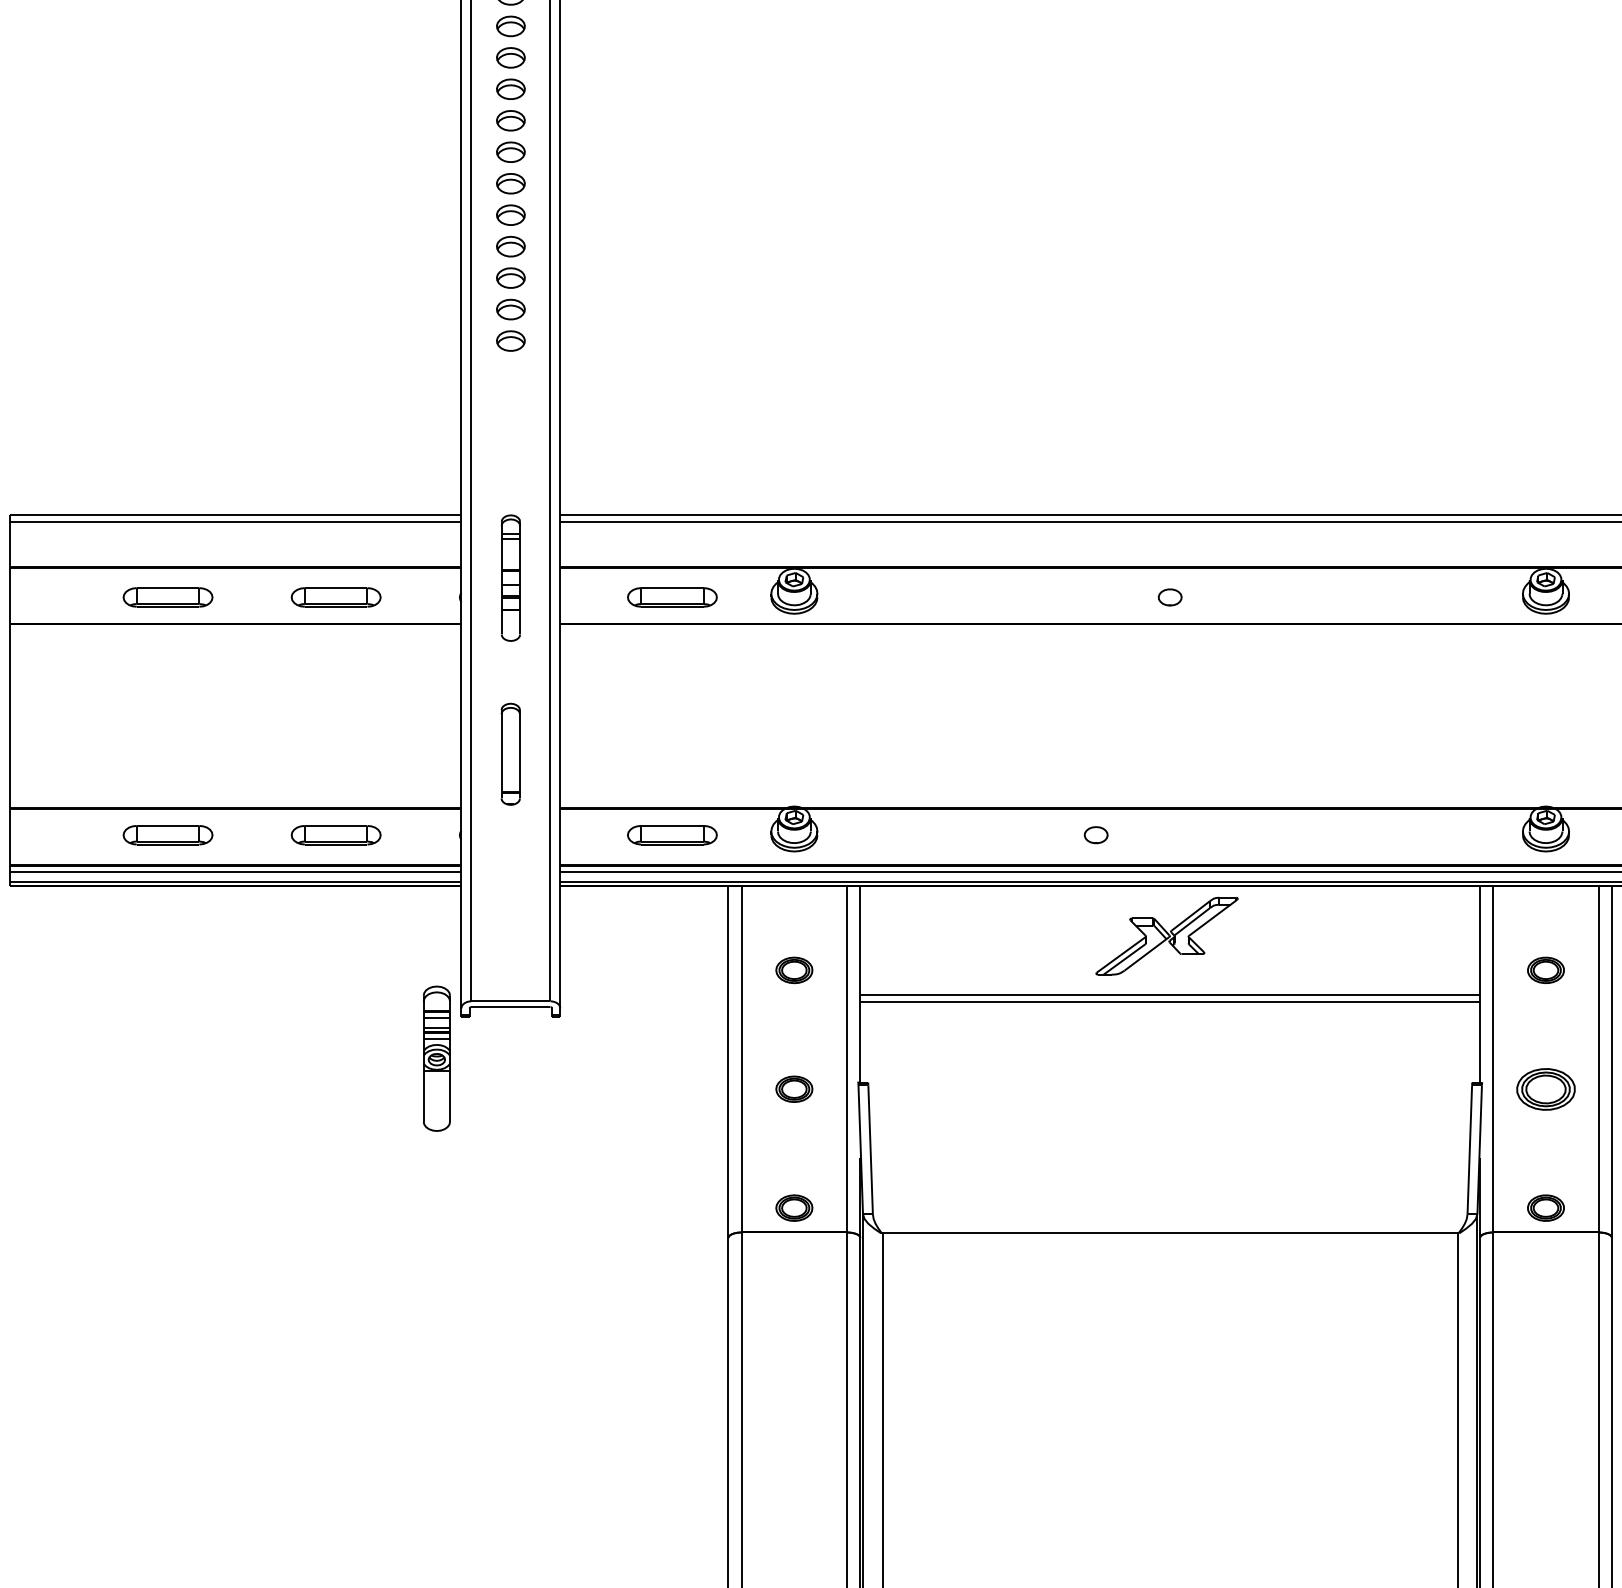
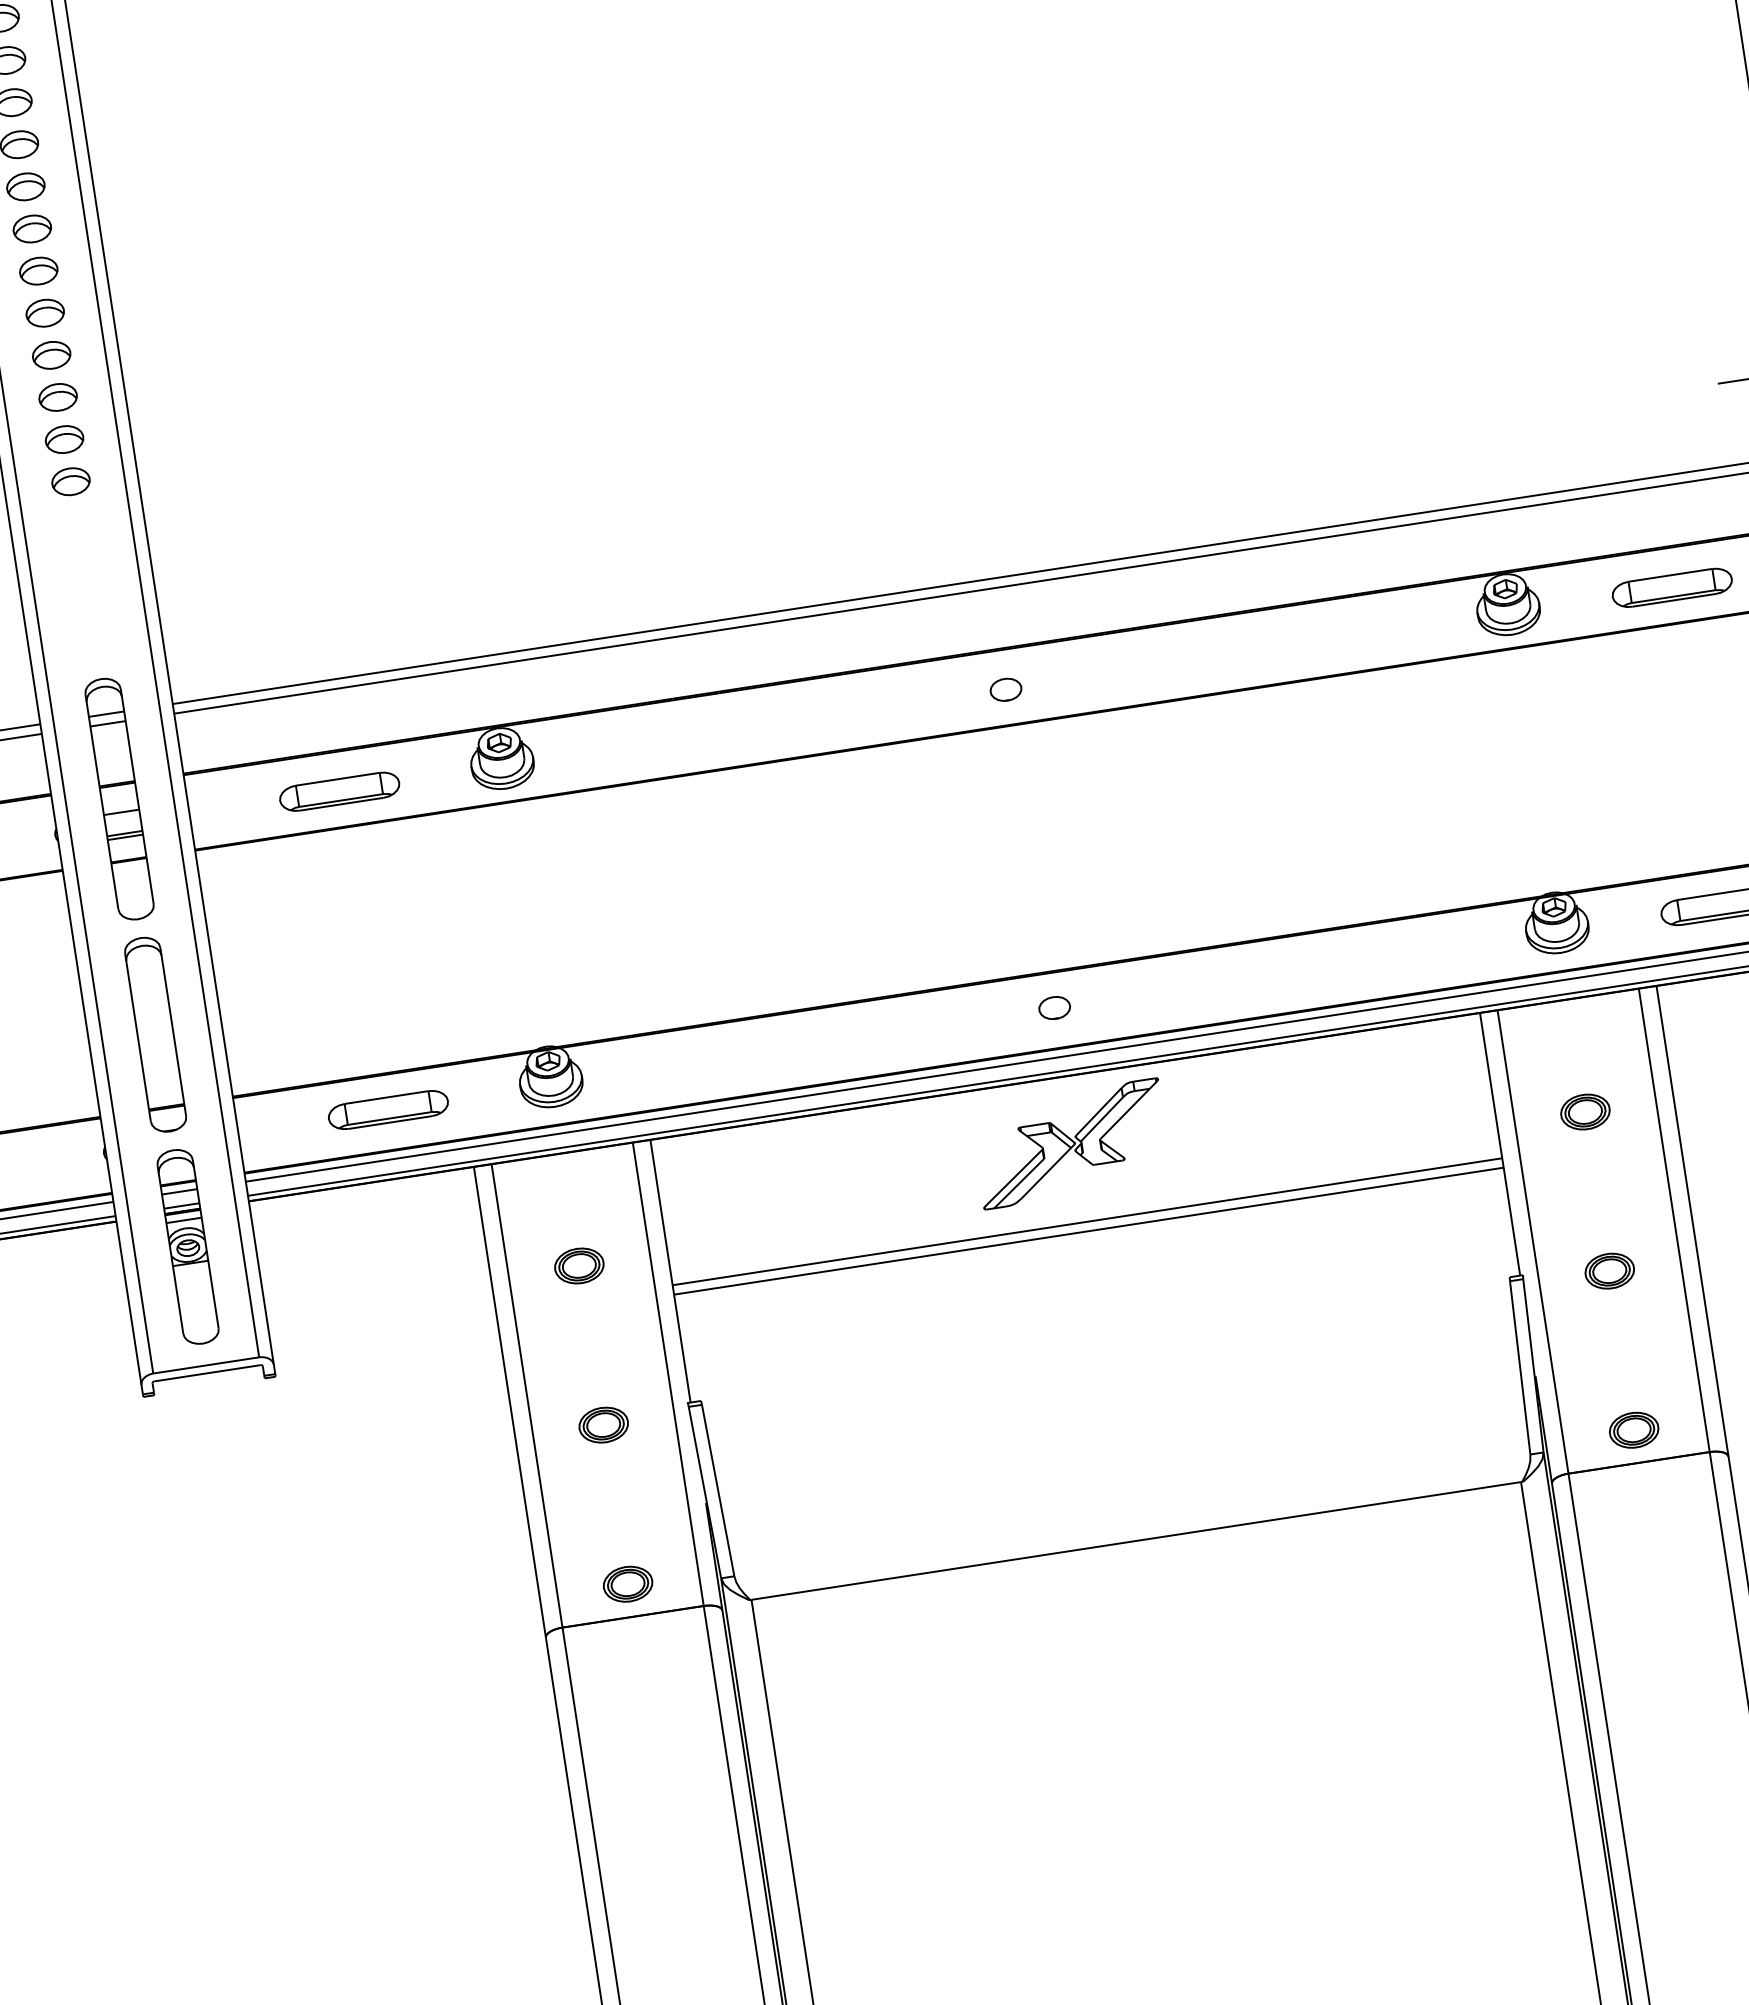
part: (510, 577) -> (118, 798), size x1.43
part: (510, 754) -> (155, 1035), size x1.43
part: (1095, 835) -> (1053, 1008), moved
part: (436, 1058) -> (187, 1246), moved
part: (1545, 1088) -> (1608, 1270), size x0.62

